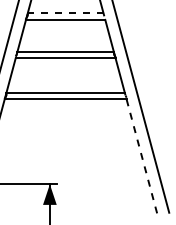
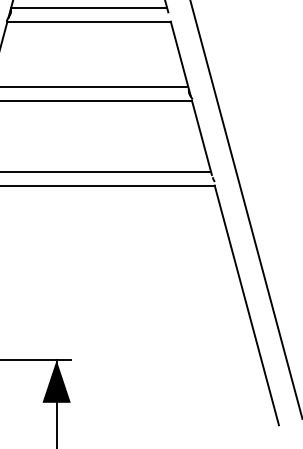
line: (65, 13) -> (88, 8), dashed -> solid
line: (142, 158) -> (247, 307), dashed -> solid

